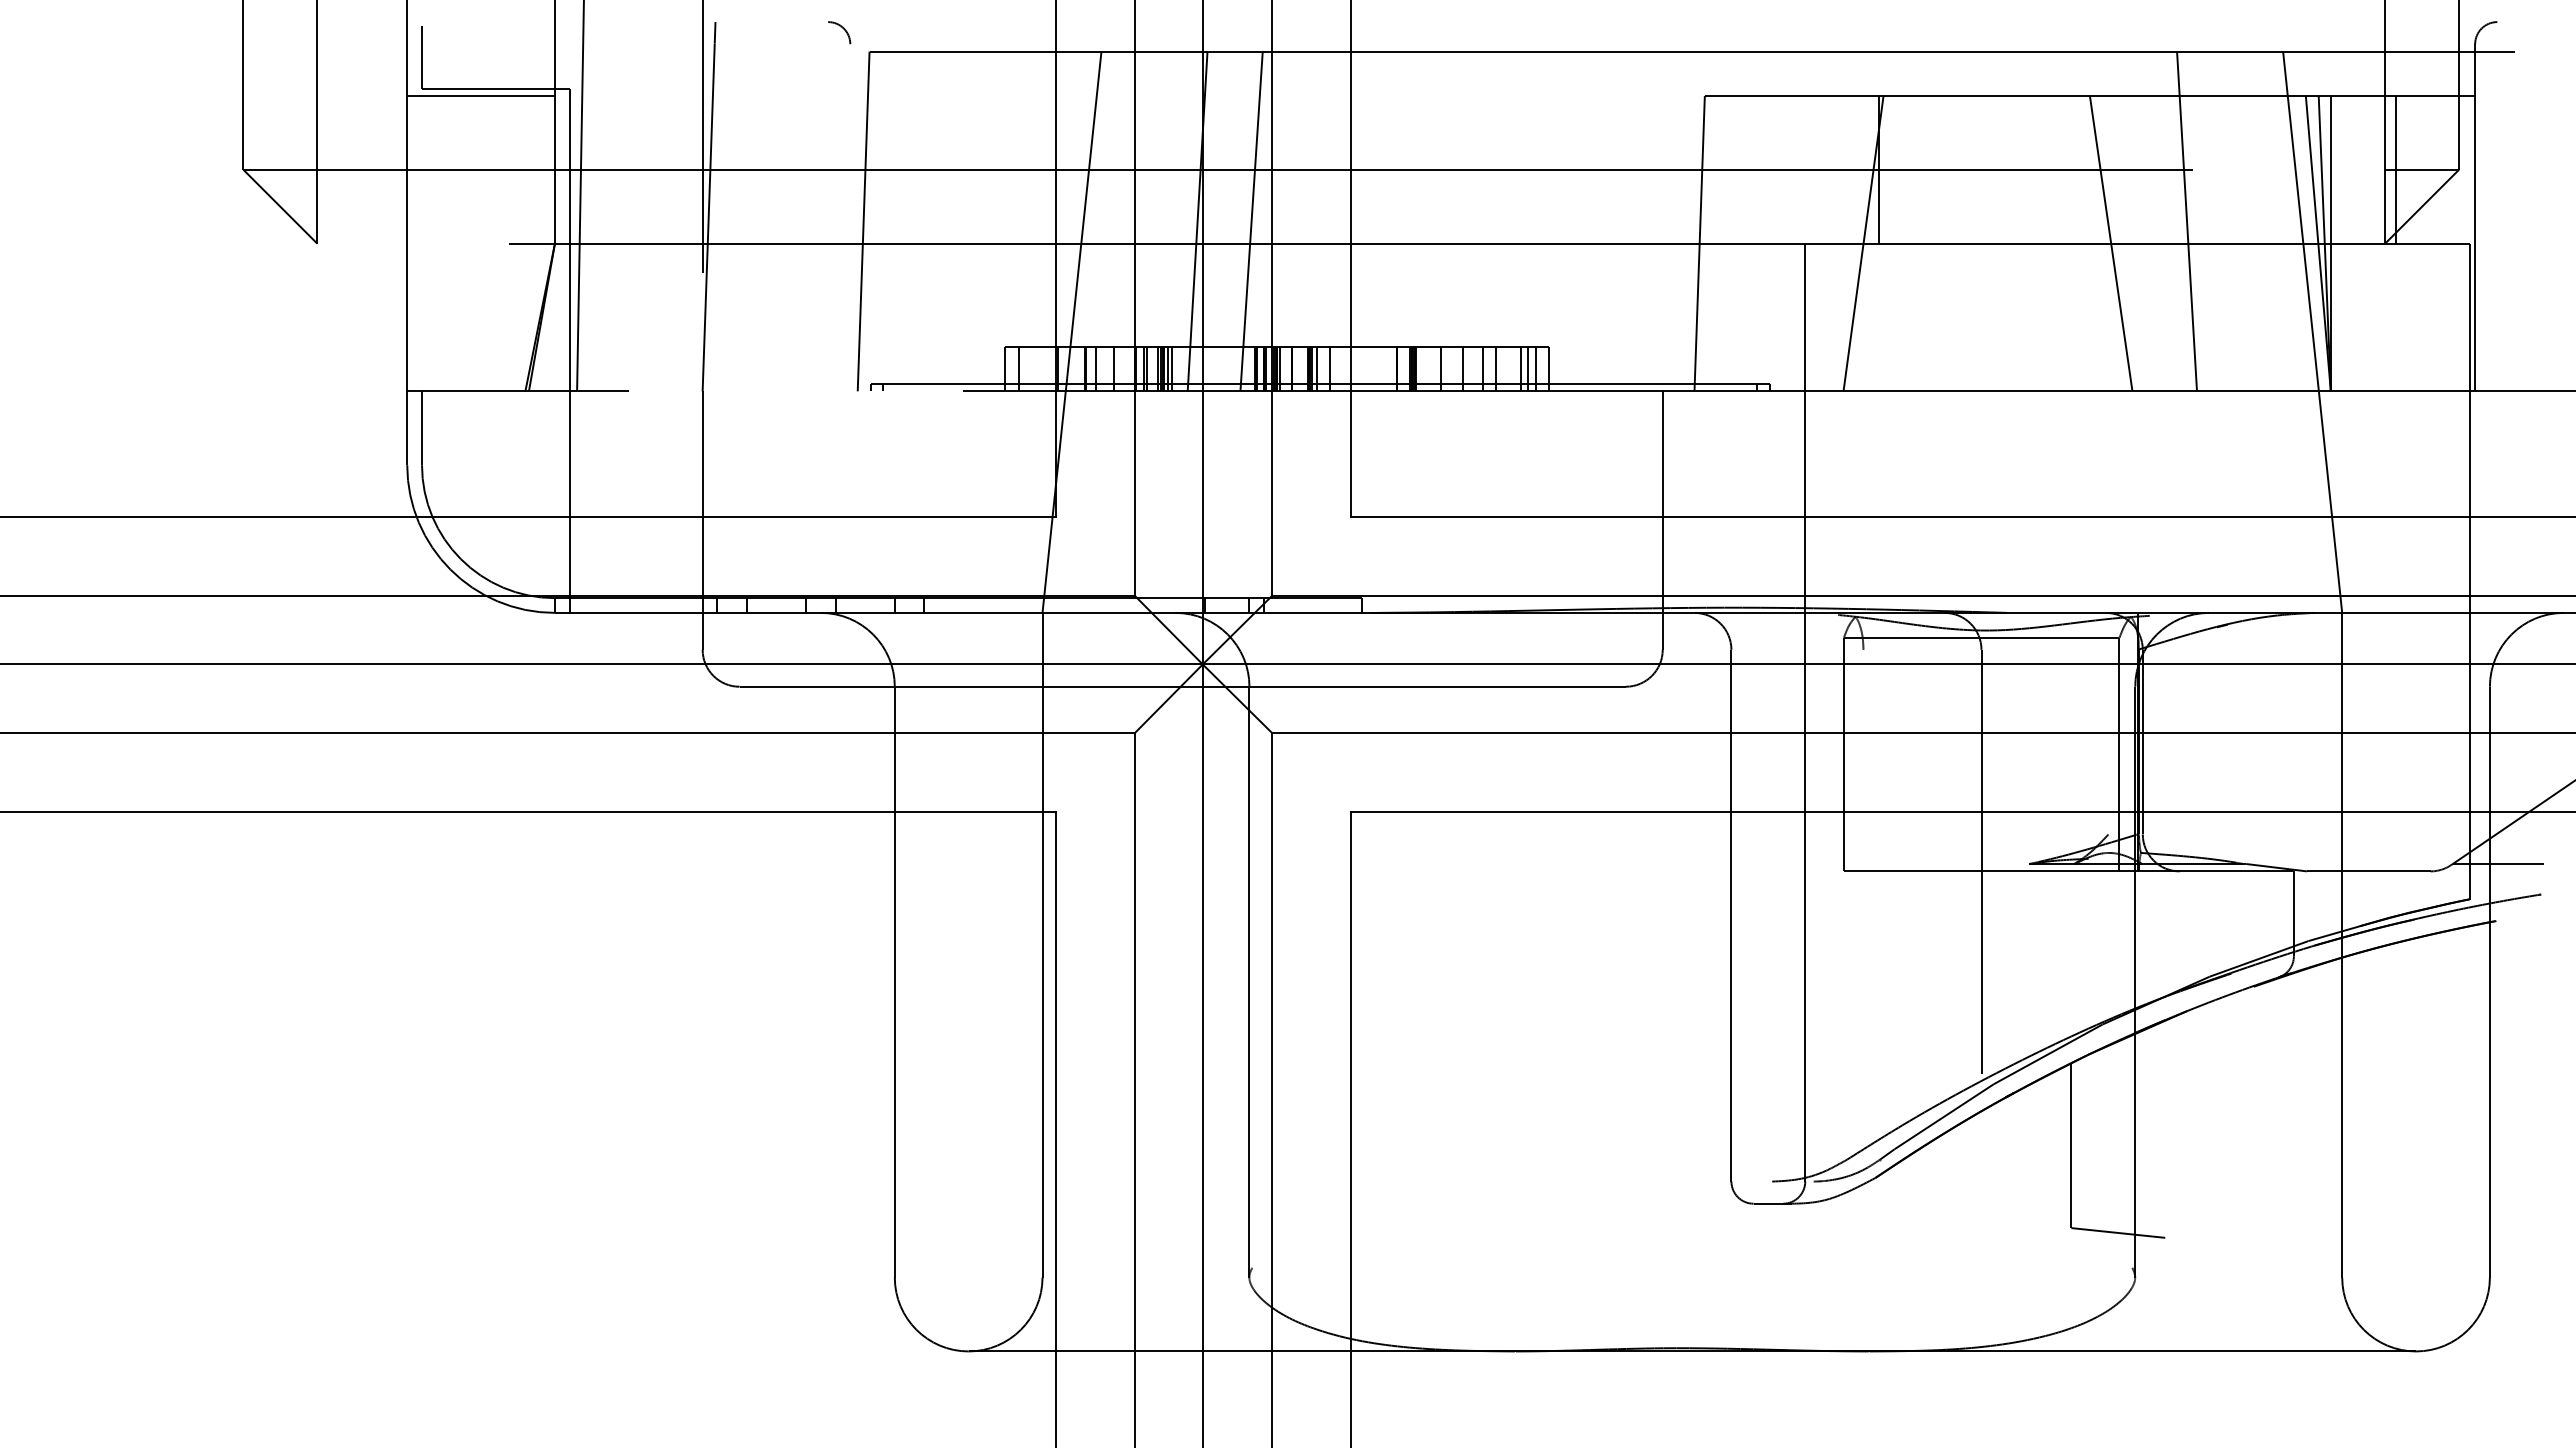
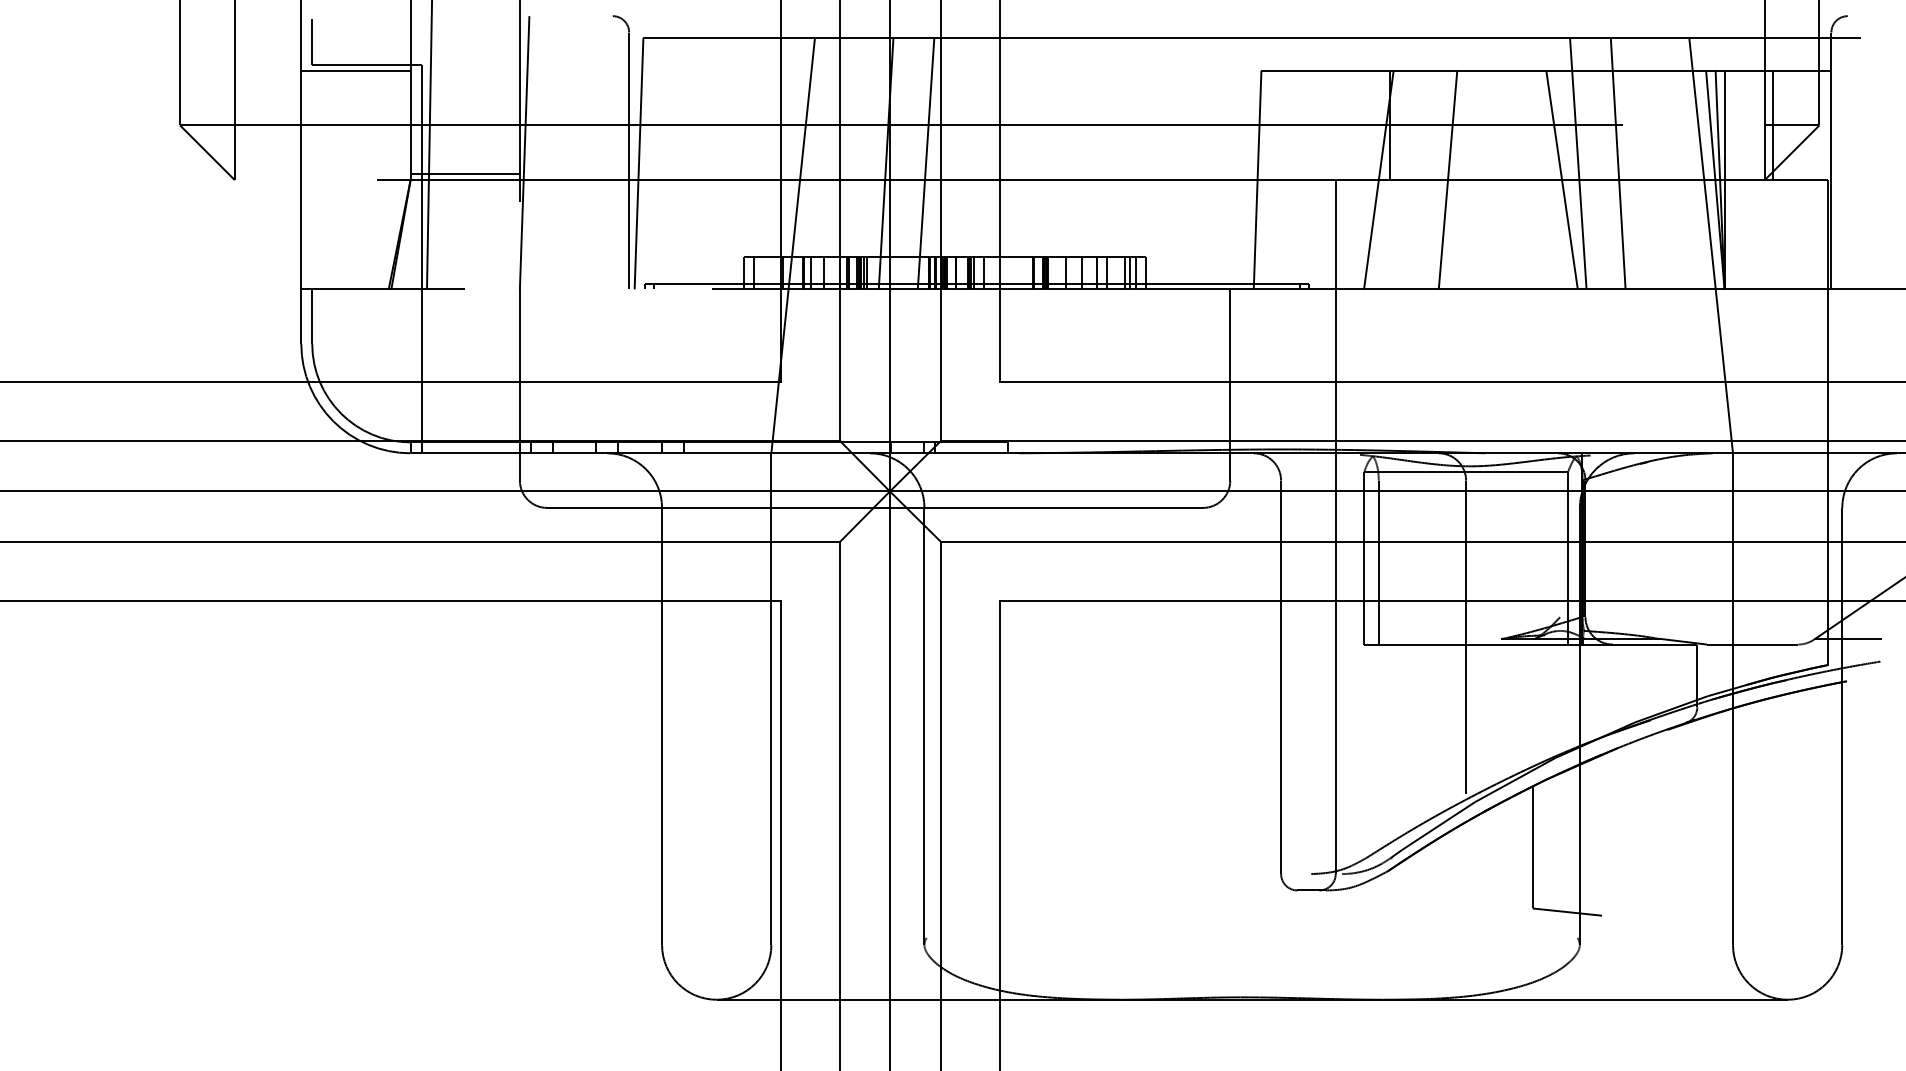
line: (850, 217) -> (629, 160), added
line: (2132, 221) -> (1577, 163), added
line: (628, 235) -> (465, 174), added
line: (1956, 243) -> (1447, 179), added
line: (1863, 760) -> (1378, 562), added

